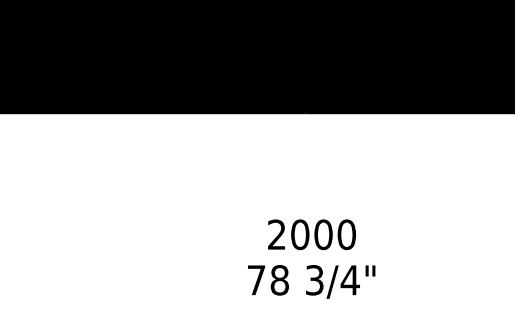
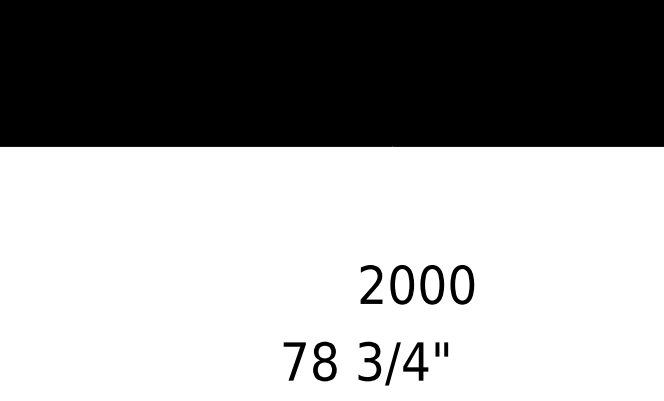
text: (312, 234) -> (417, 284), moved
text: (311, 281) -> (365, 363), moved

